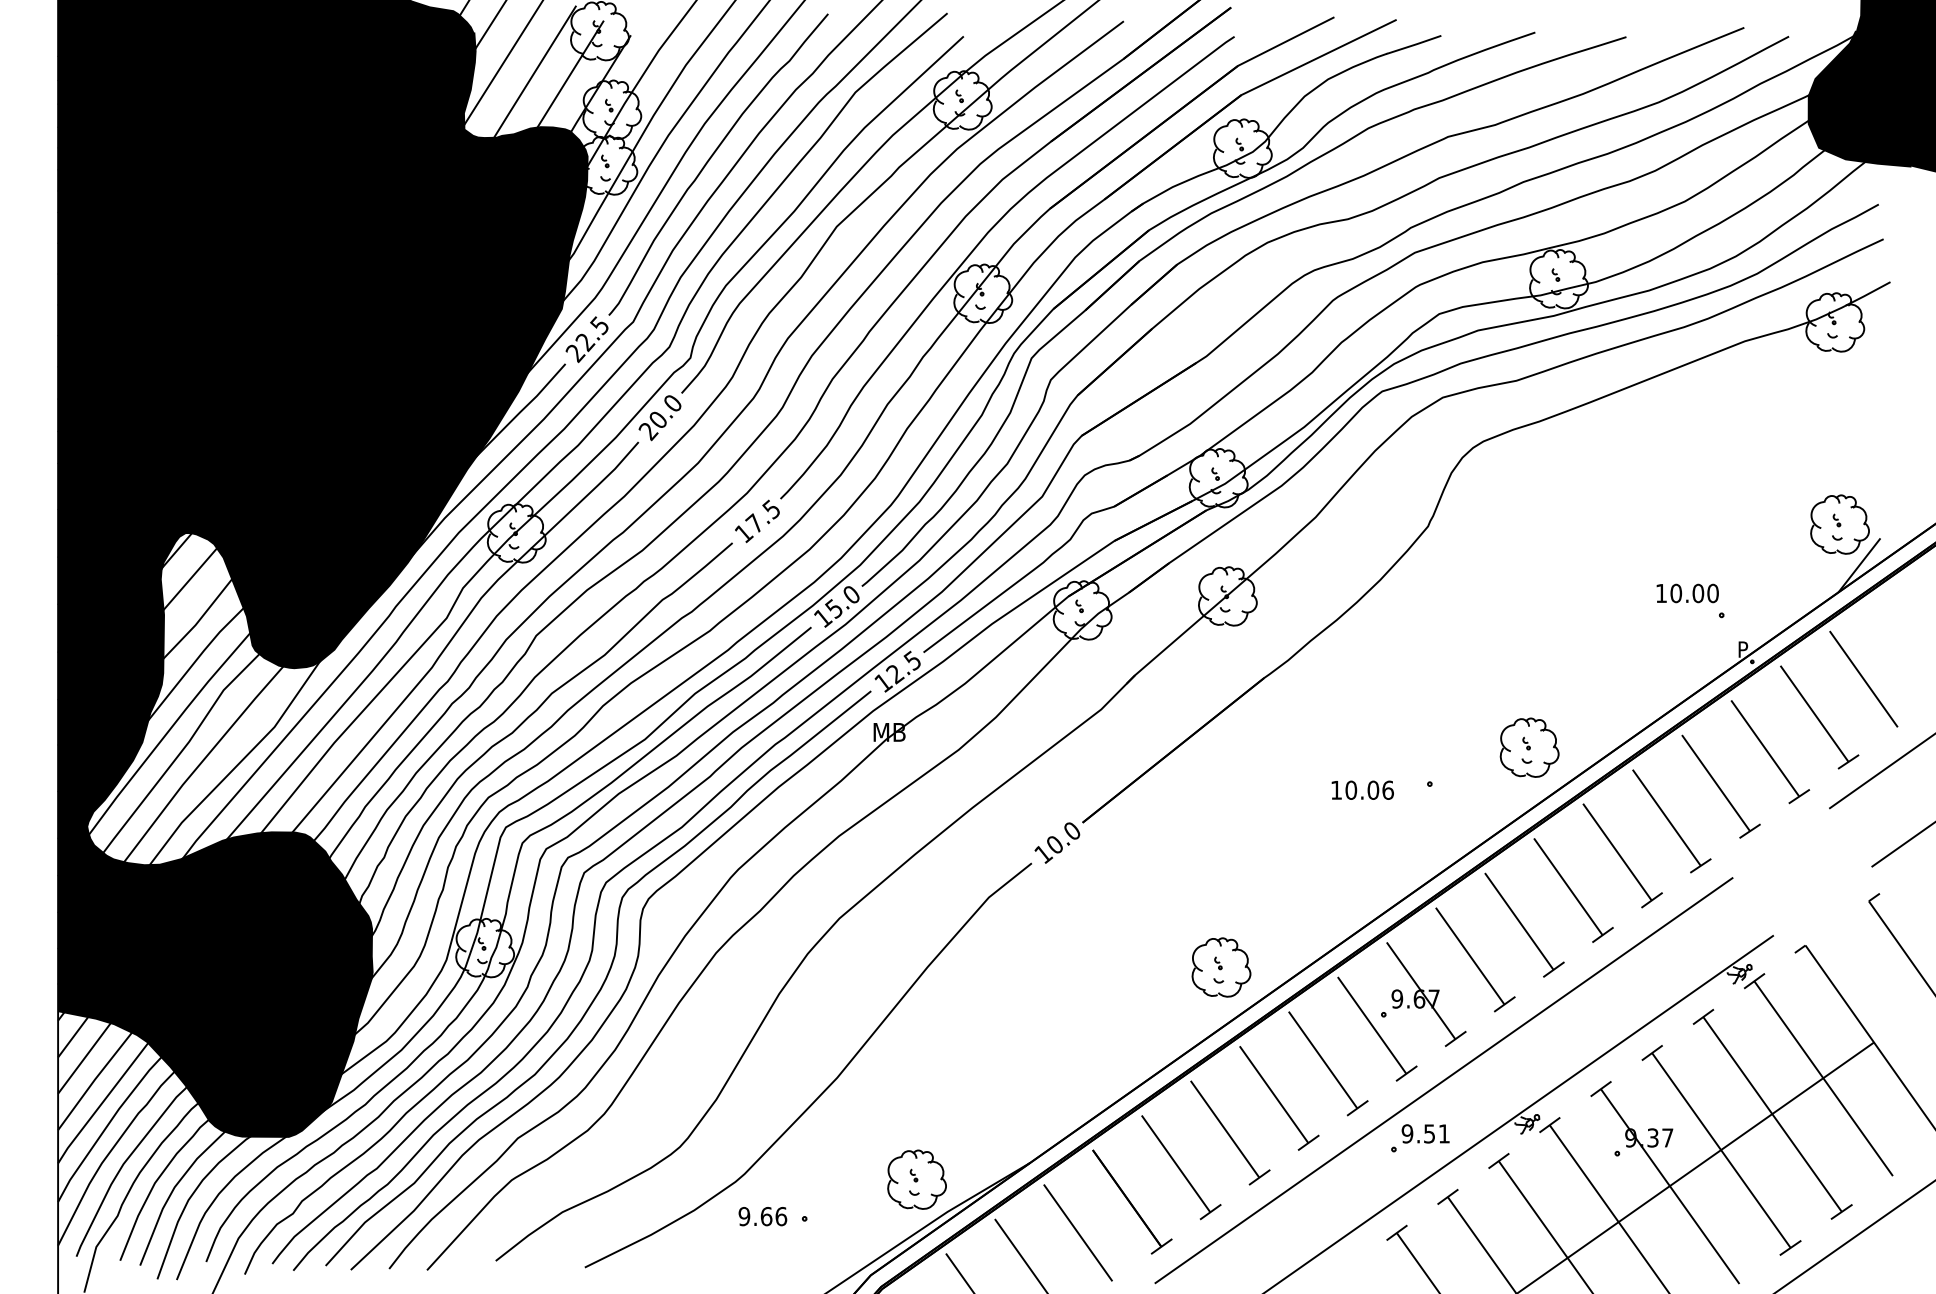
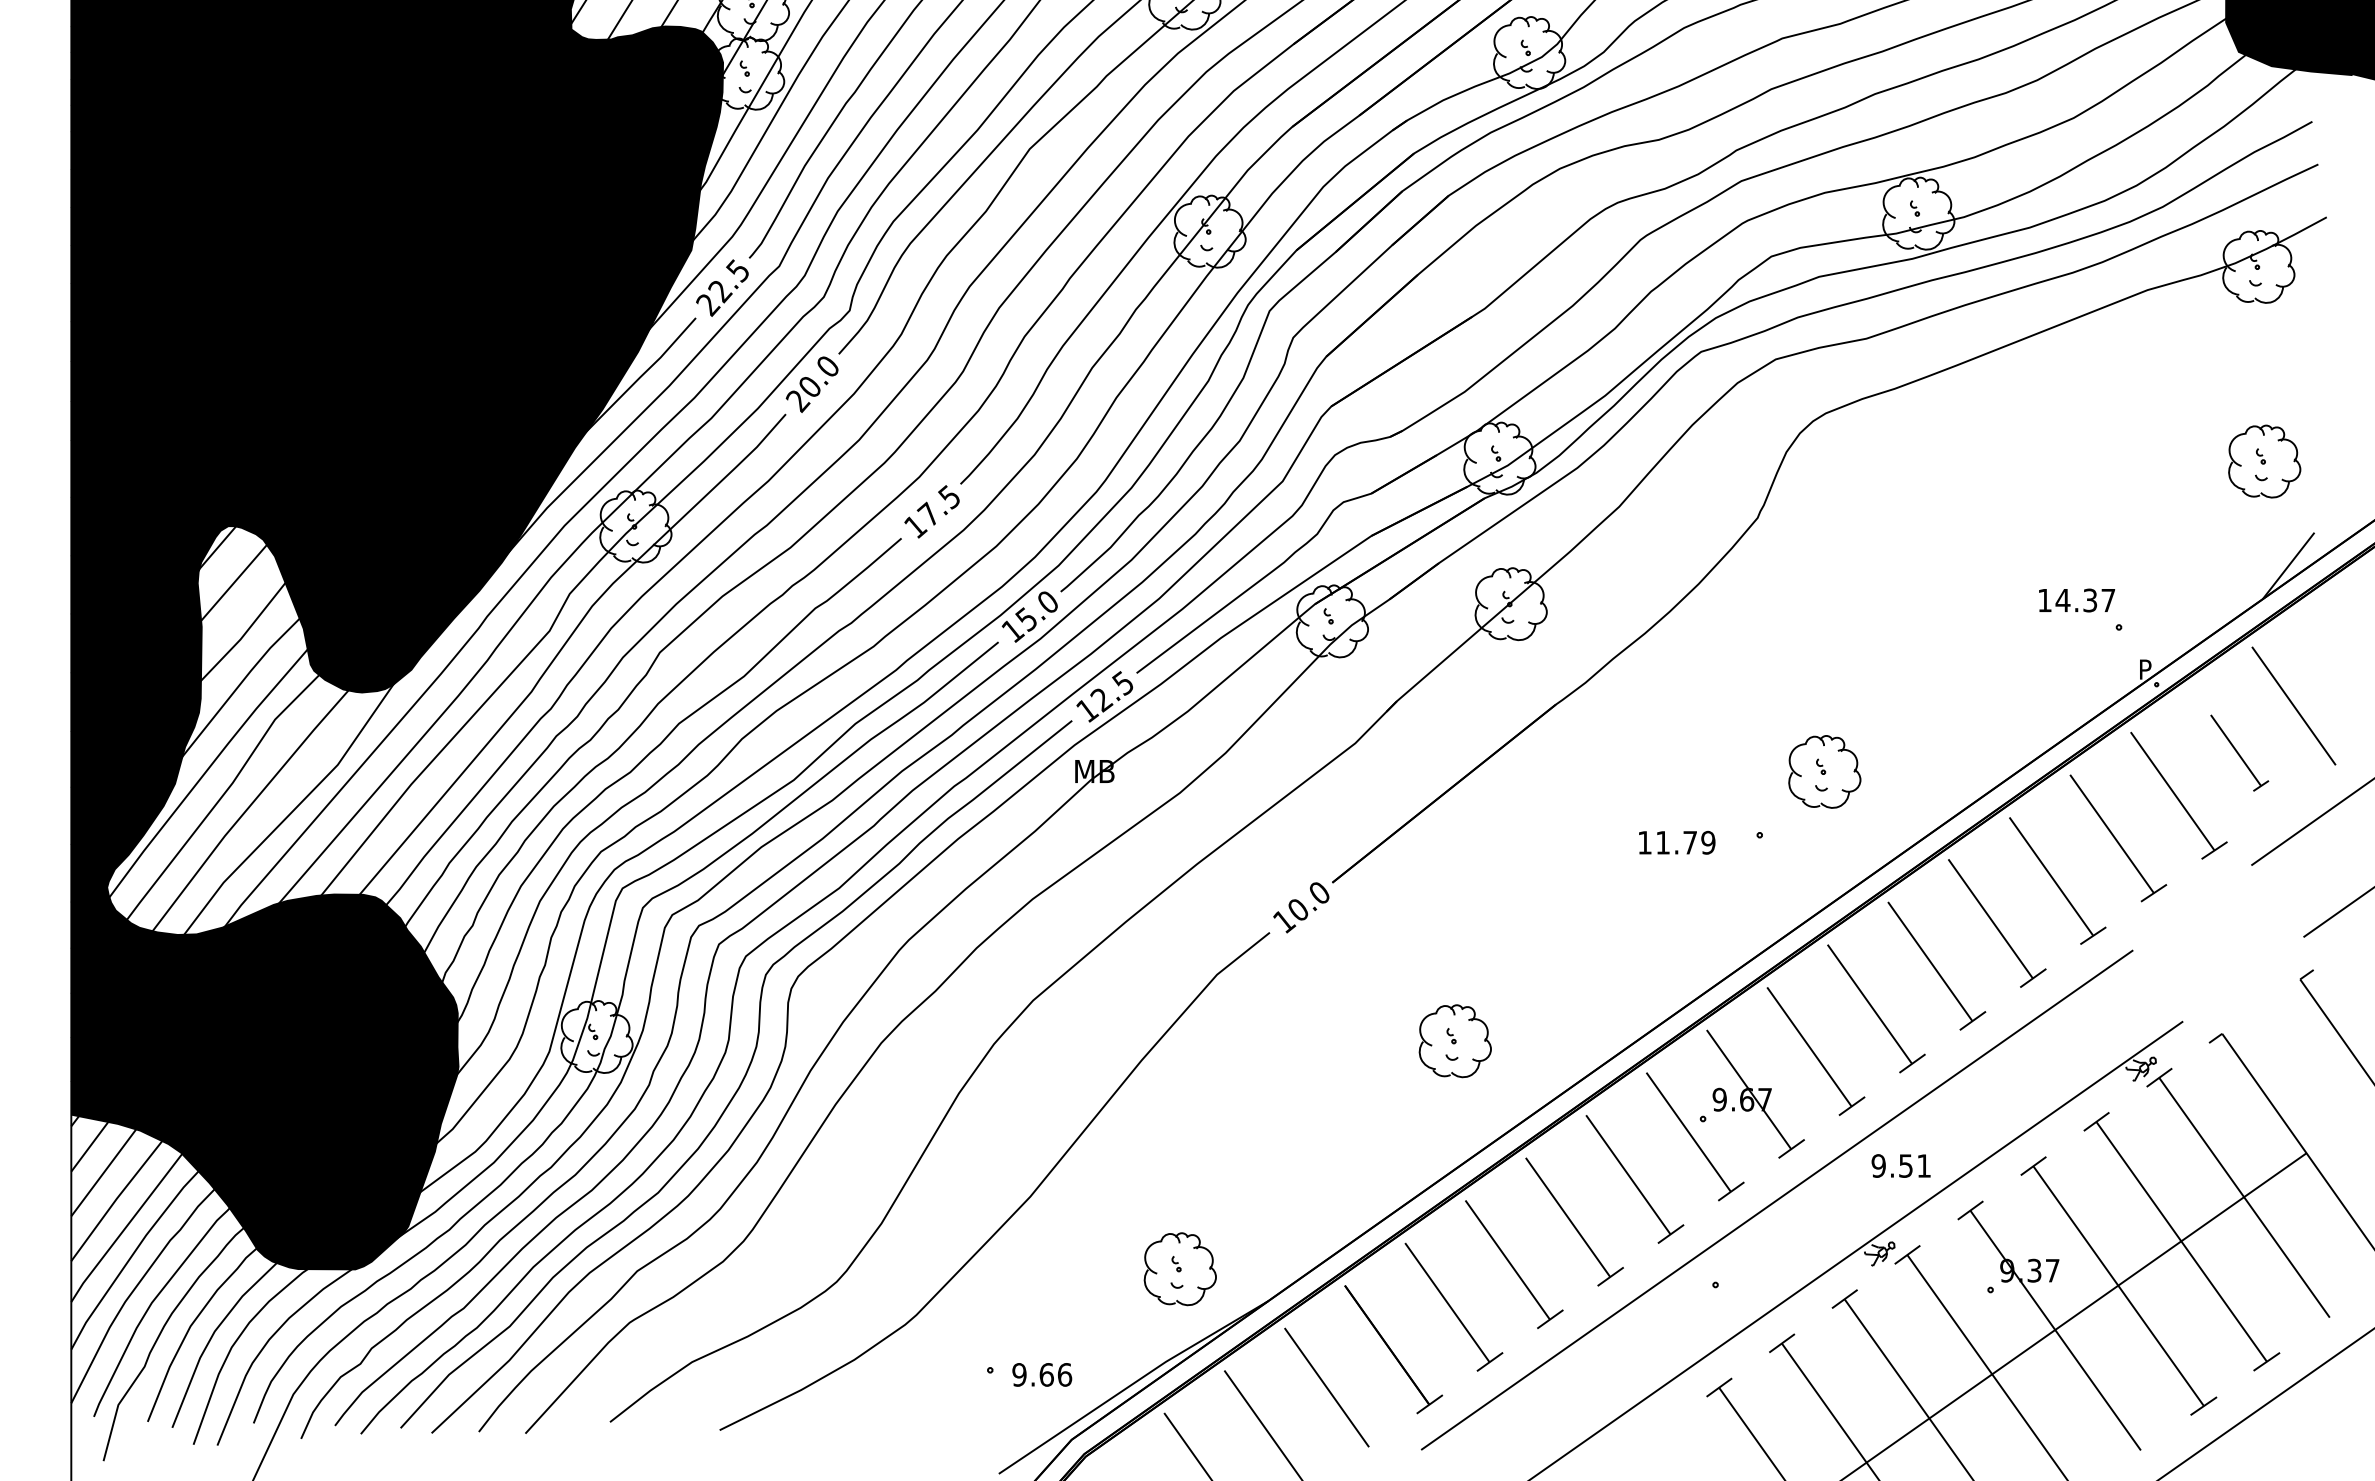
part: (1839, 524) -> (2264, 461), moved
text: (1694, 593) -> (2085, 600), 10.00 -> 14.37
part: (1819, 717) -> (2239, 753), size x0.6
part: (1529, 747) -> (1824, 771), moved
text: (1369, 789) -> (1685, 841), 10.06 -> 11.79
part: (1221, 967) -> (1455, 1041), moved
text: (1425, 1133) -> (1900, 1165), moved
part: (916, 1179) -> (1179, 1268), moved
text: (762, 1216) -> (1041, 1374), moved

